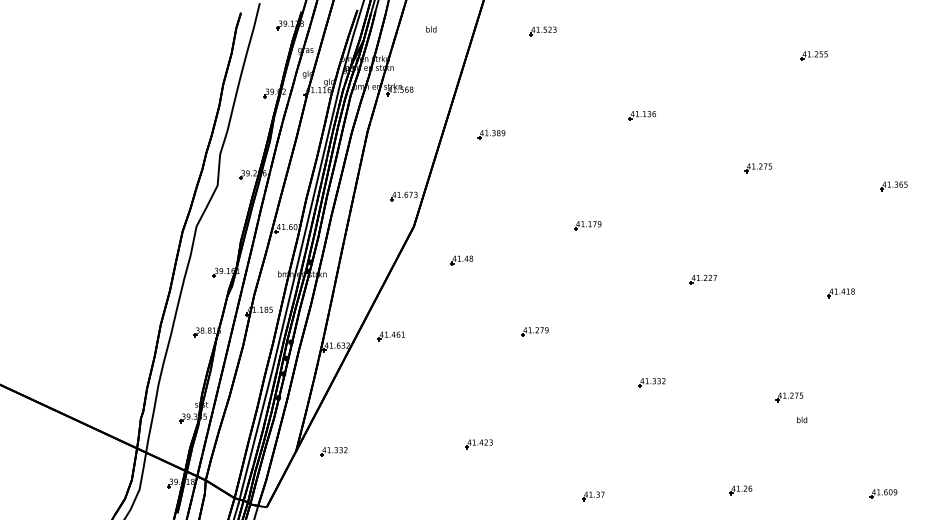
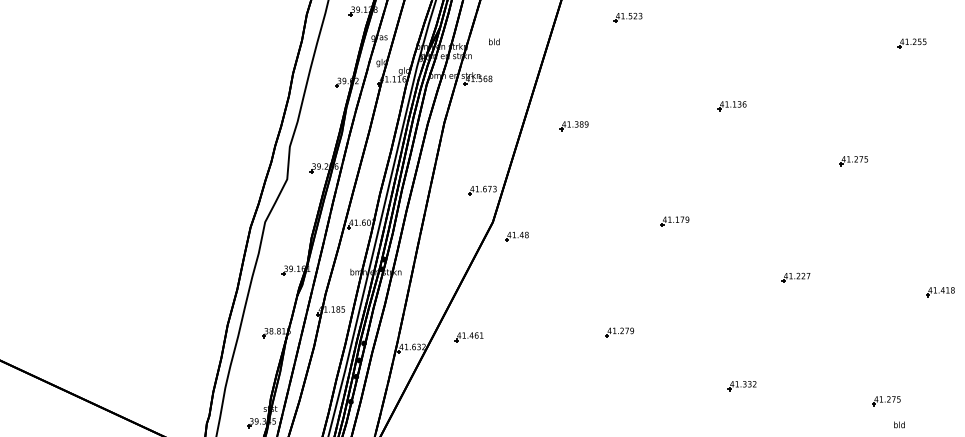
text: (431, 29) -> (494, 42), moved
part: (461, 260) -> (516, 236), moved

